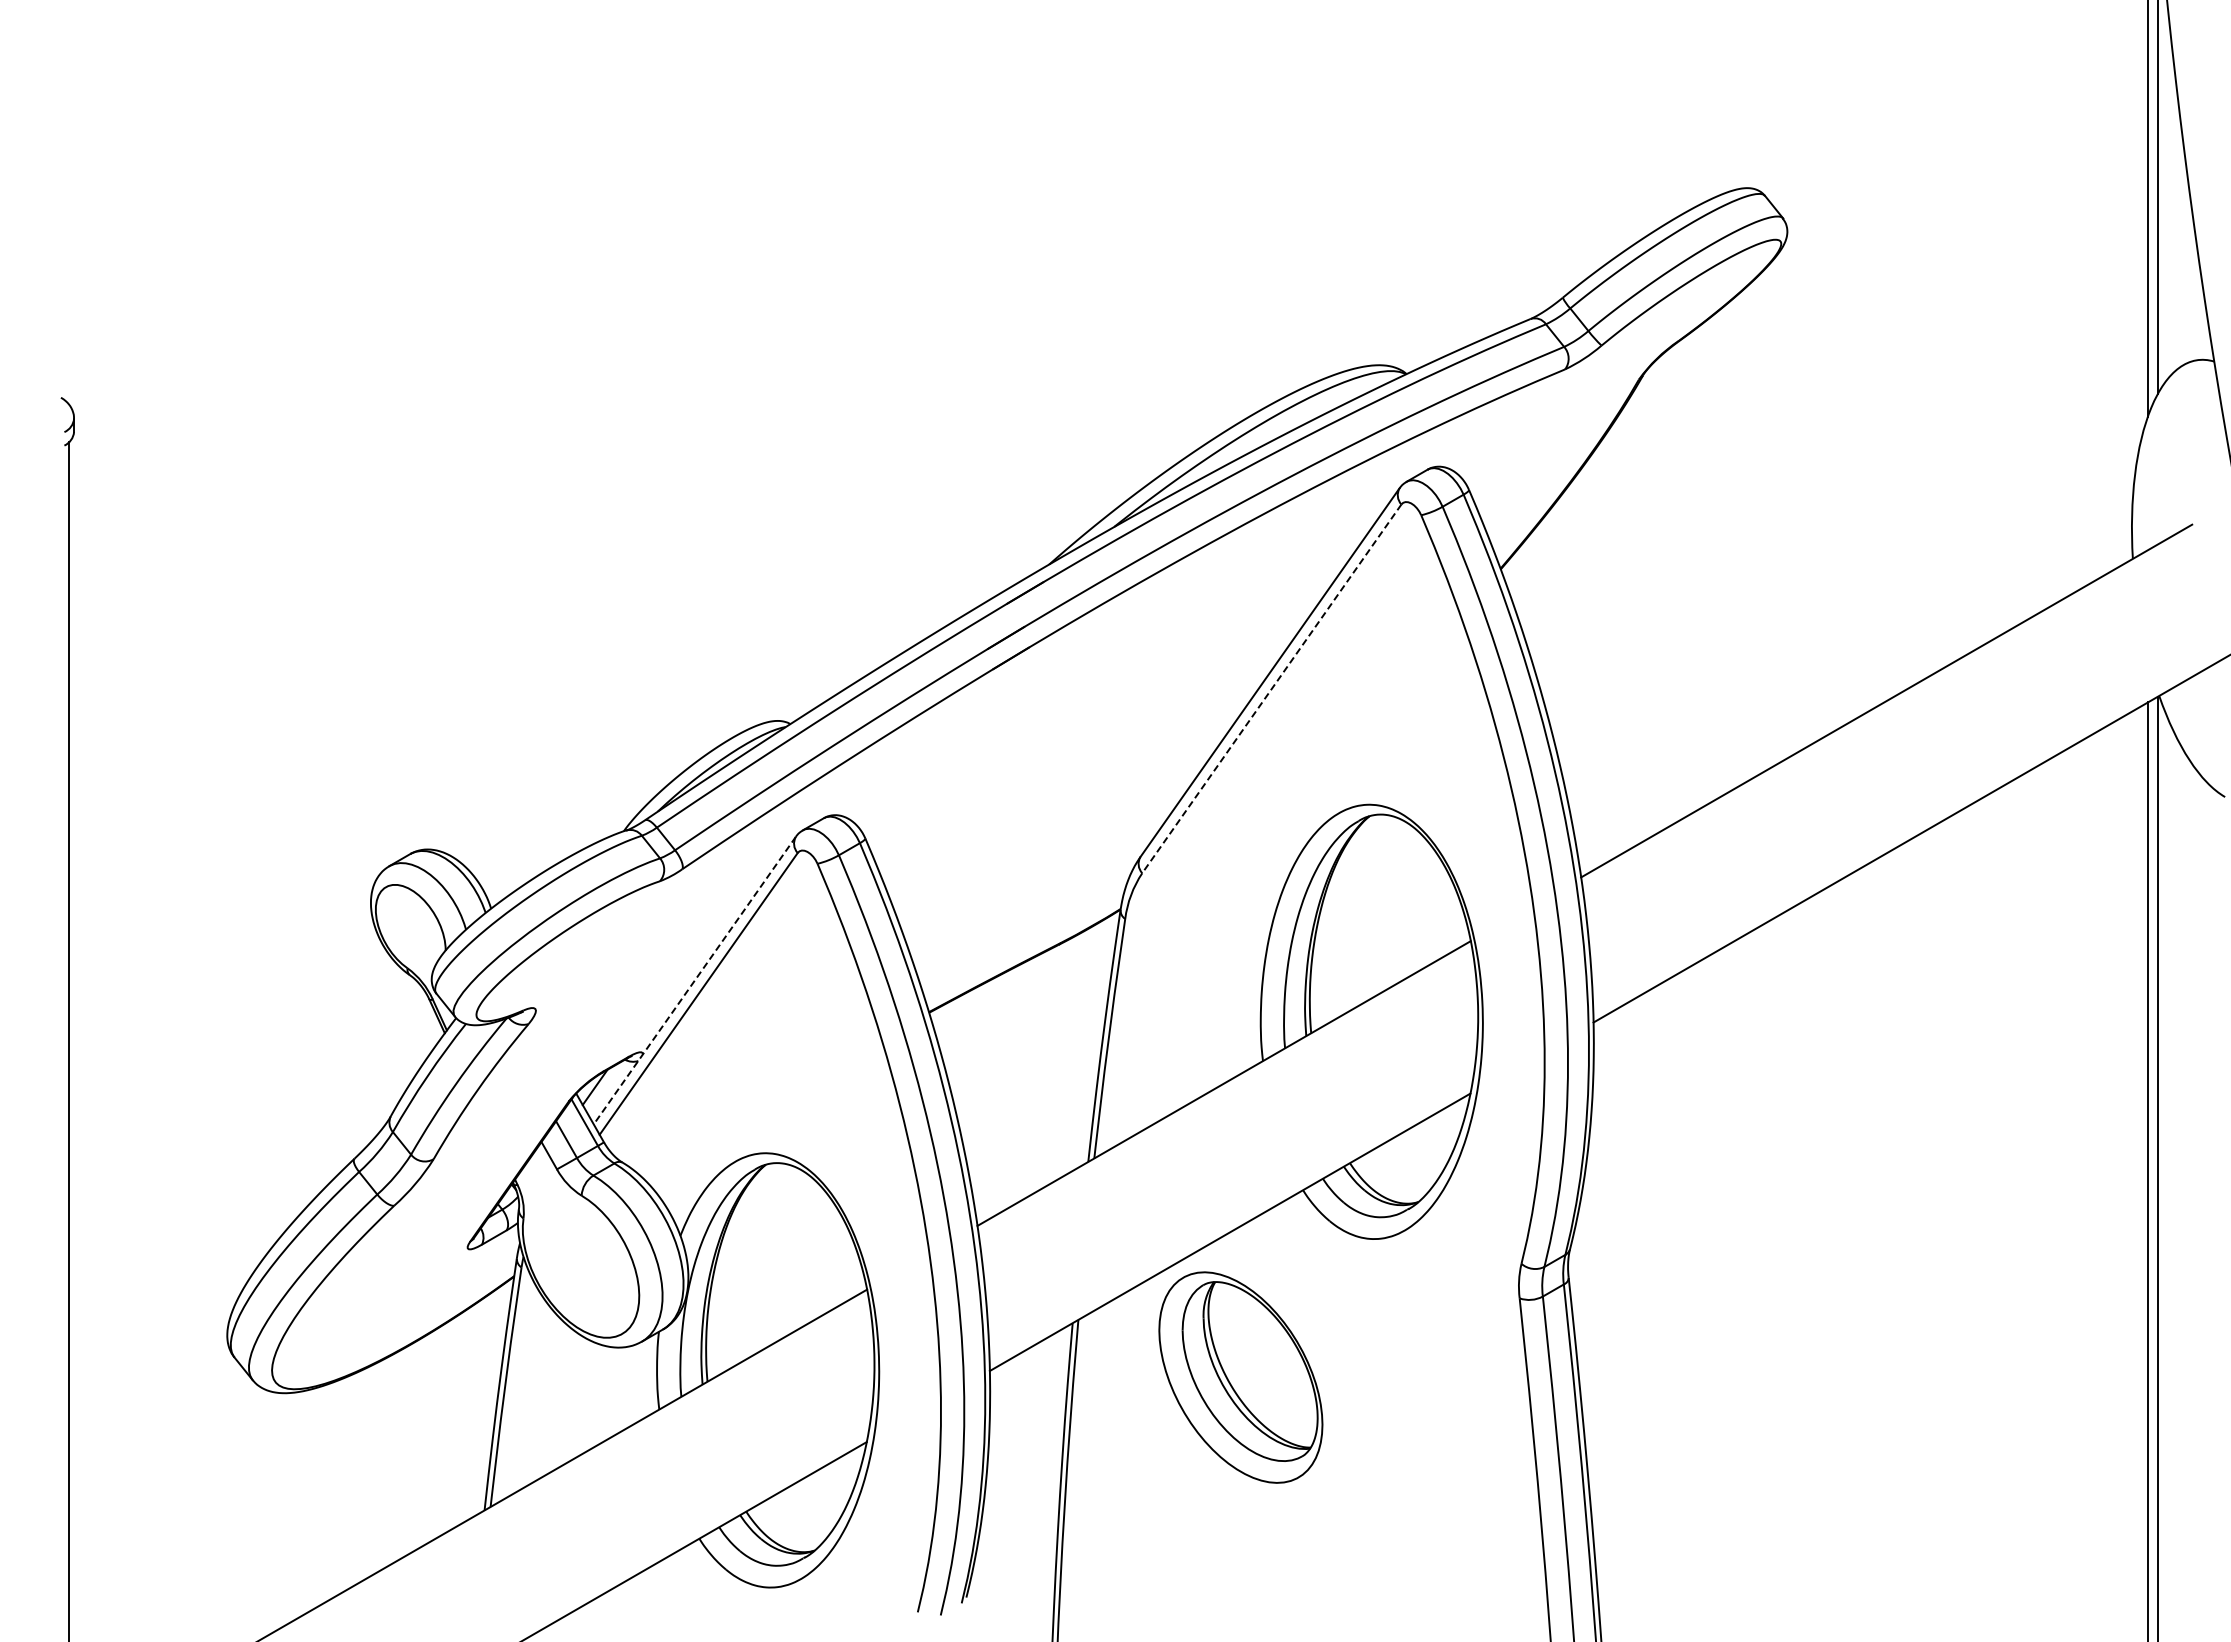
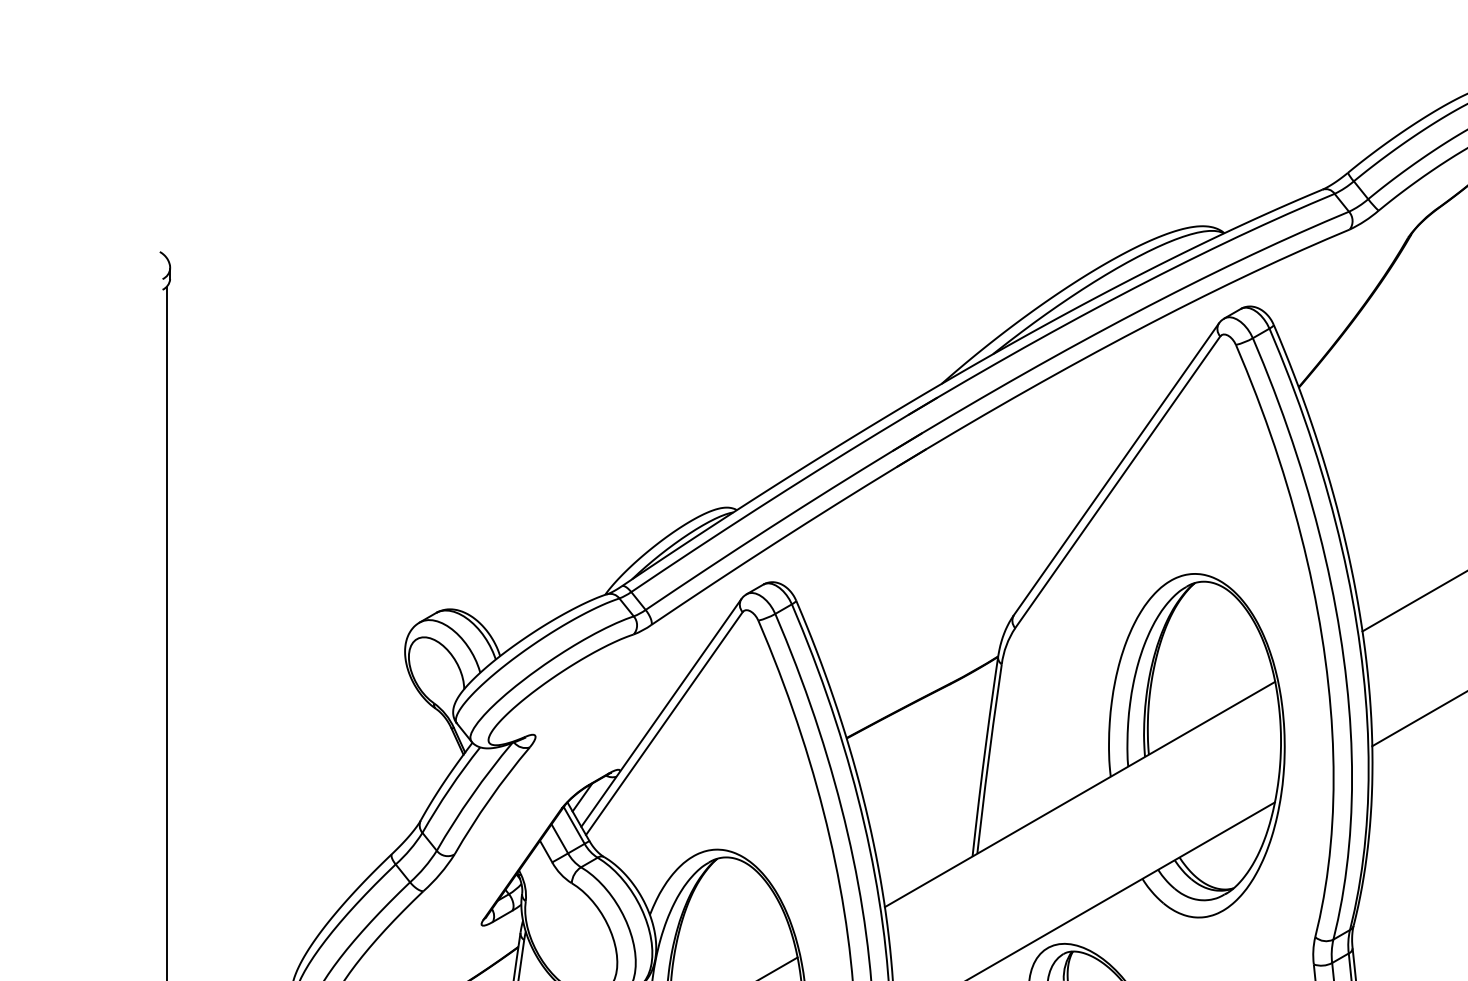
line: (1271, 689) -> (1117, 482), dashed -> solid
line: (694, 980) -> (661, 712), dashed -> solid

